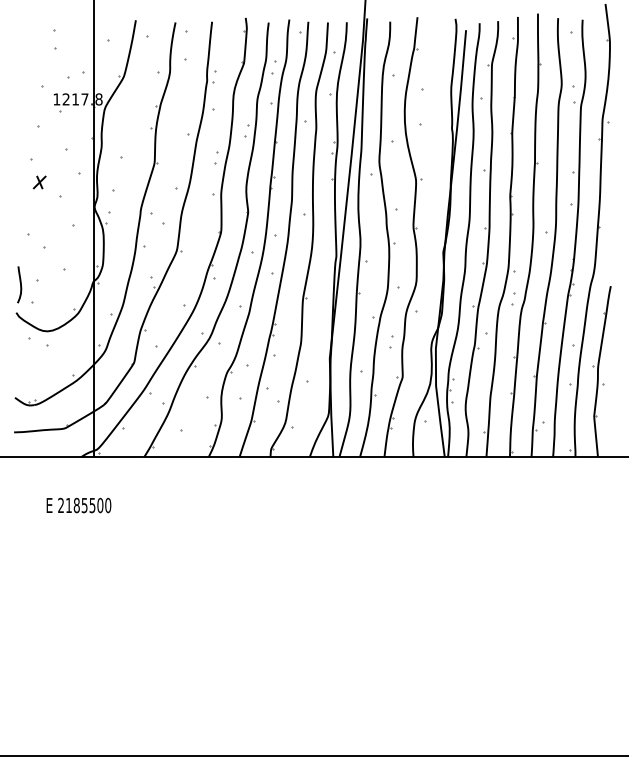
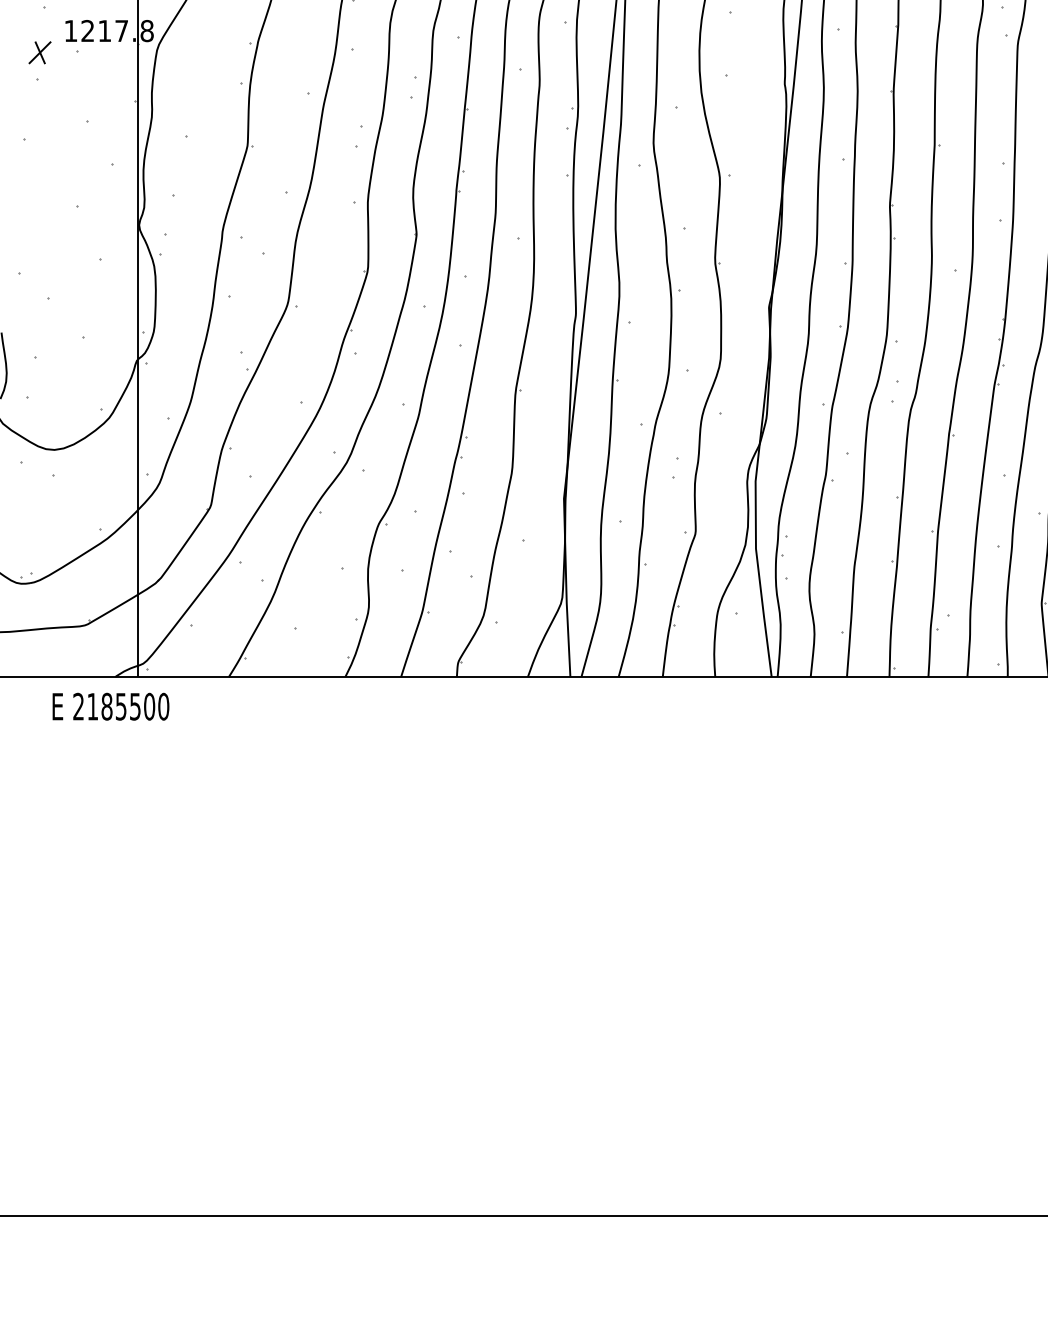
part: (39, 182) -> (39, 52), moved
text: (78, 505) -> (110, 706), moved

